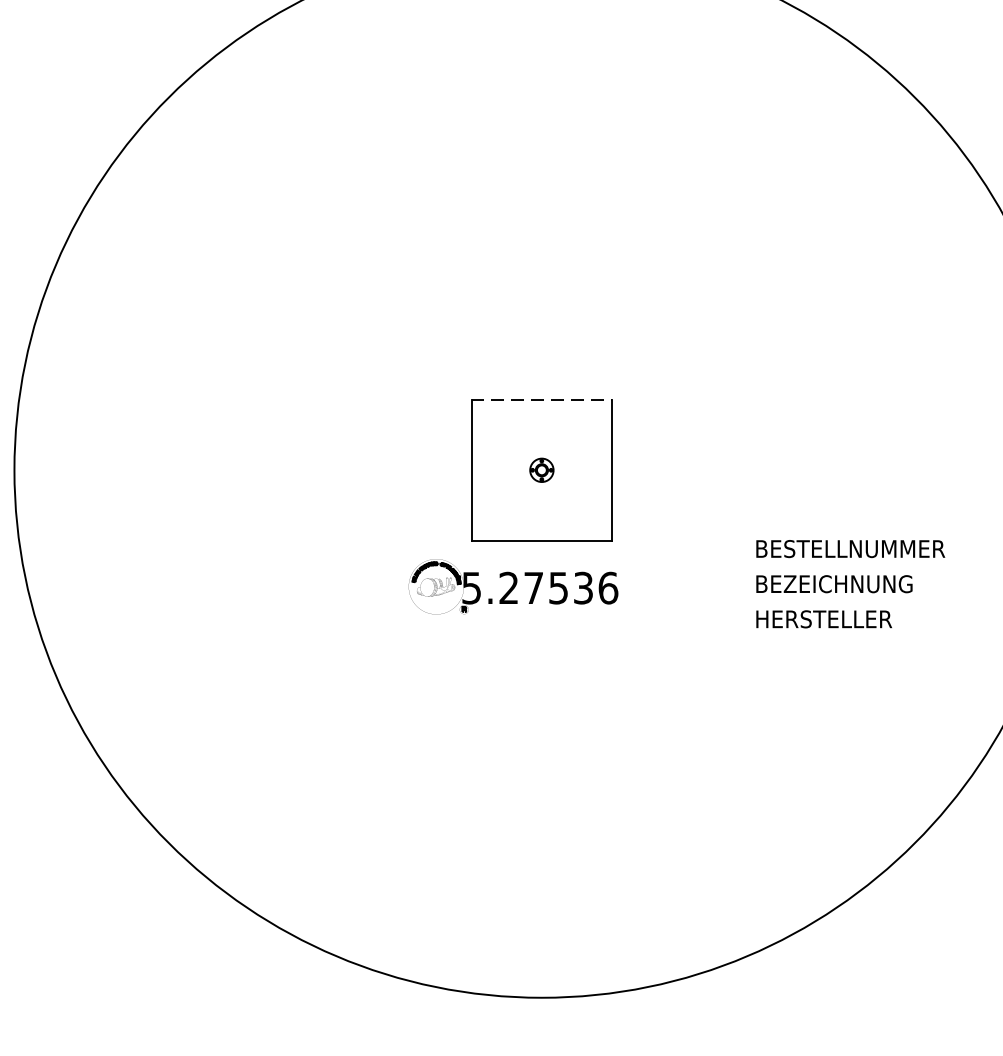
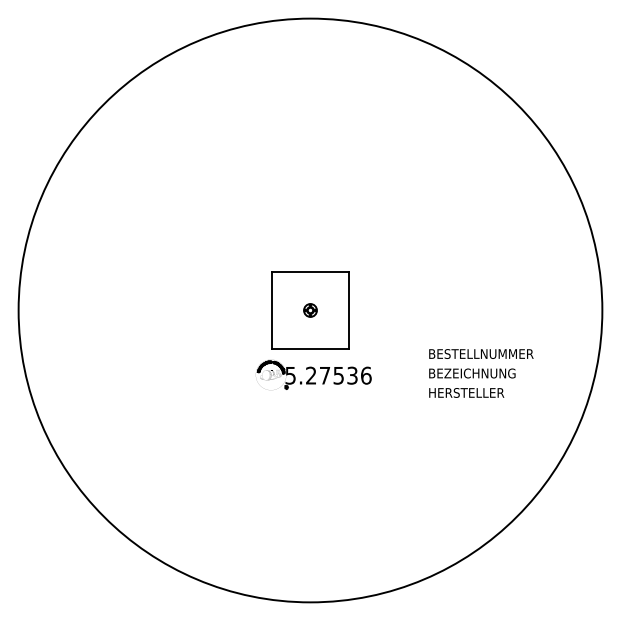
line: (541, 399) -> (310, 271), dashed -> solid
part: (512, 585) -> (313, 374), moved

